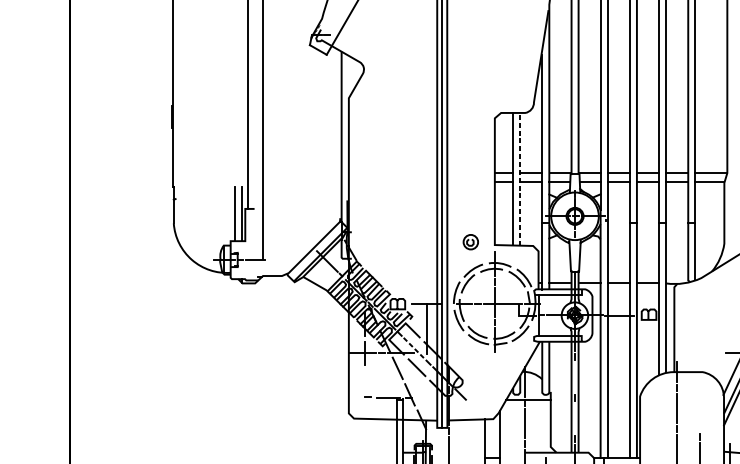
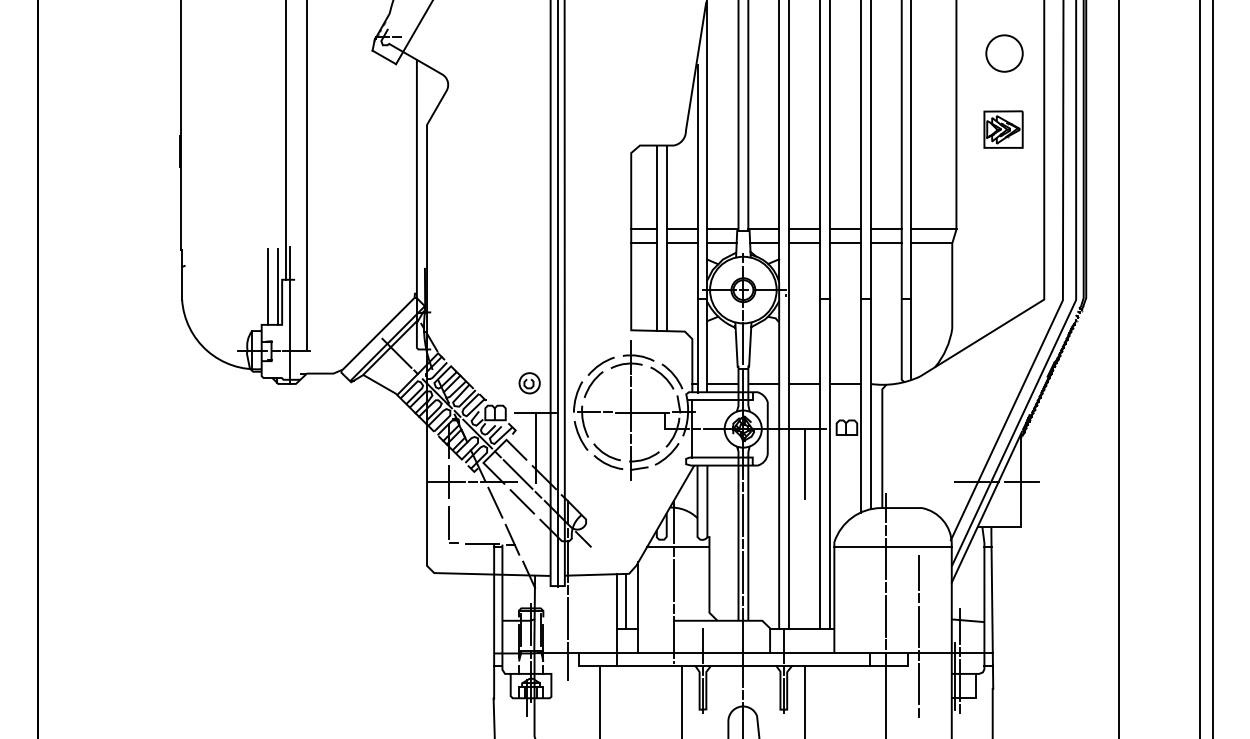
line: (520, 179) -> (666, 238), dashed -> solid
line: (251, 234) -> (290, 315), added
part: (470, 242) -> (529, 383), moved
line: (575, 254) -> (743, 343), added
line: (619, 340) -> (805, 464), added
line: (414, 348) -> (518, 474), dashed -> solid
line: (575, 377) -> (743, 515), added
line: (364, 382) -> (449, 522), added
line: (681, 400) -> (892, 547), added
line: (575, 418) -> (743, 572), added
line: (700, 418) -> (918, 573), added
line: (490, 438) -> (625, 600), added

